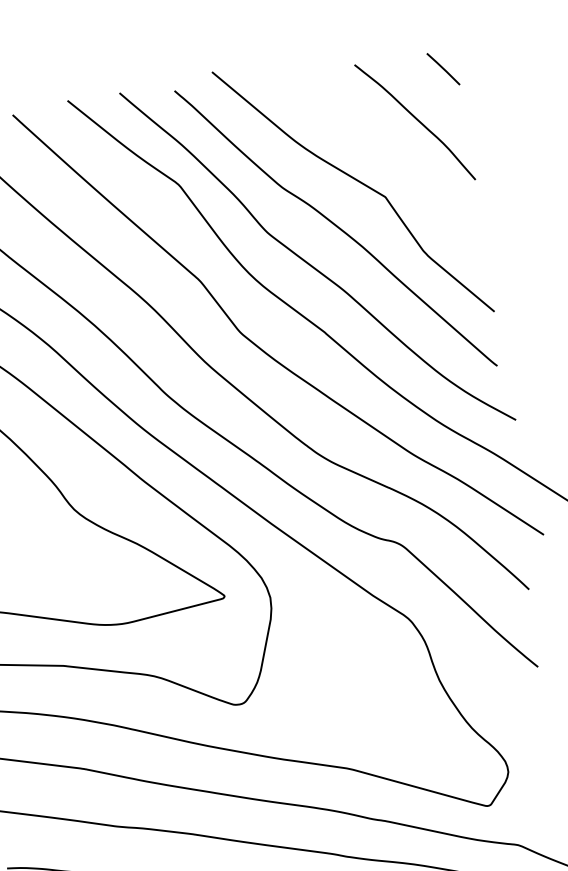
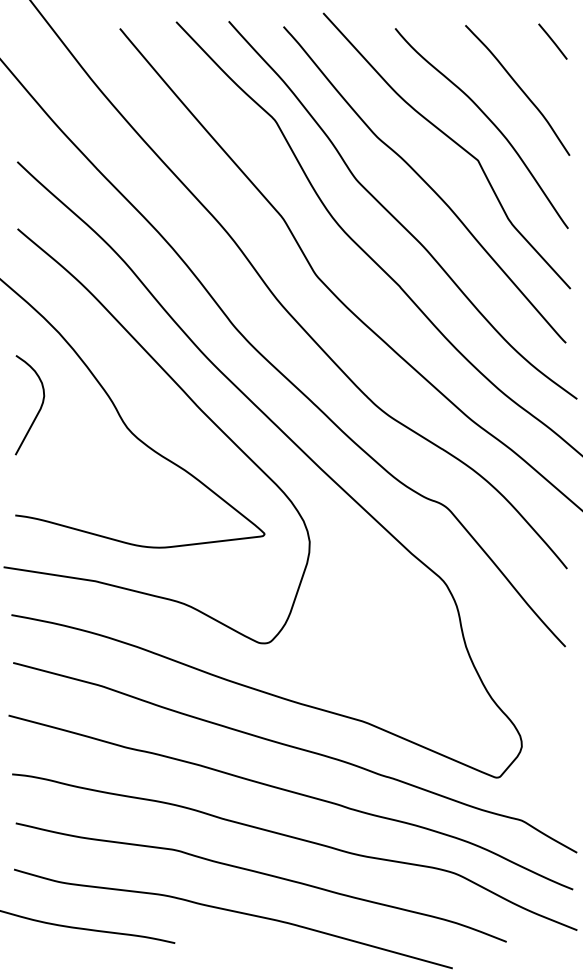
curve: (392, 157) -> (490, 122), added

